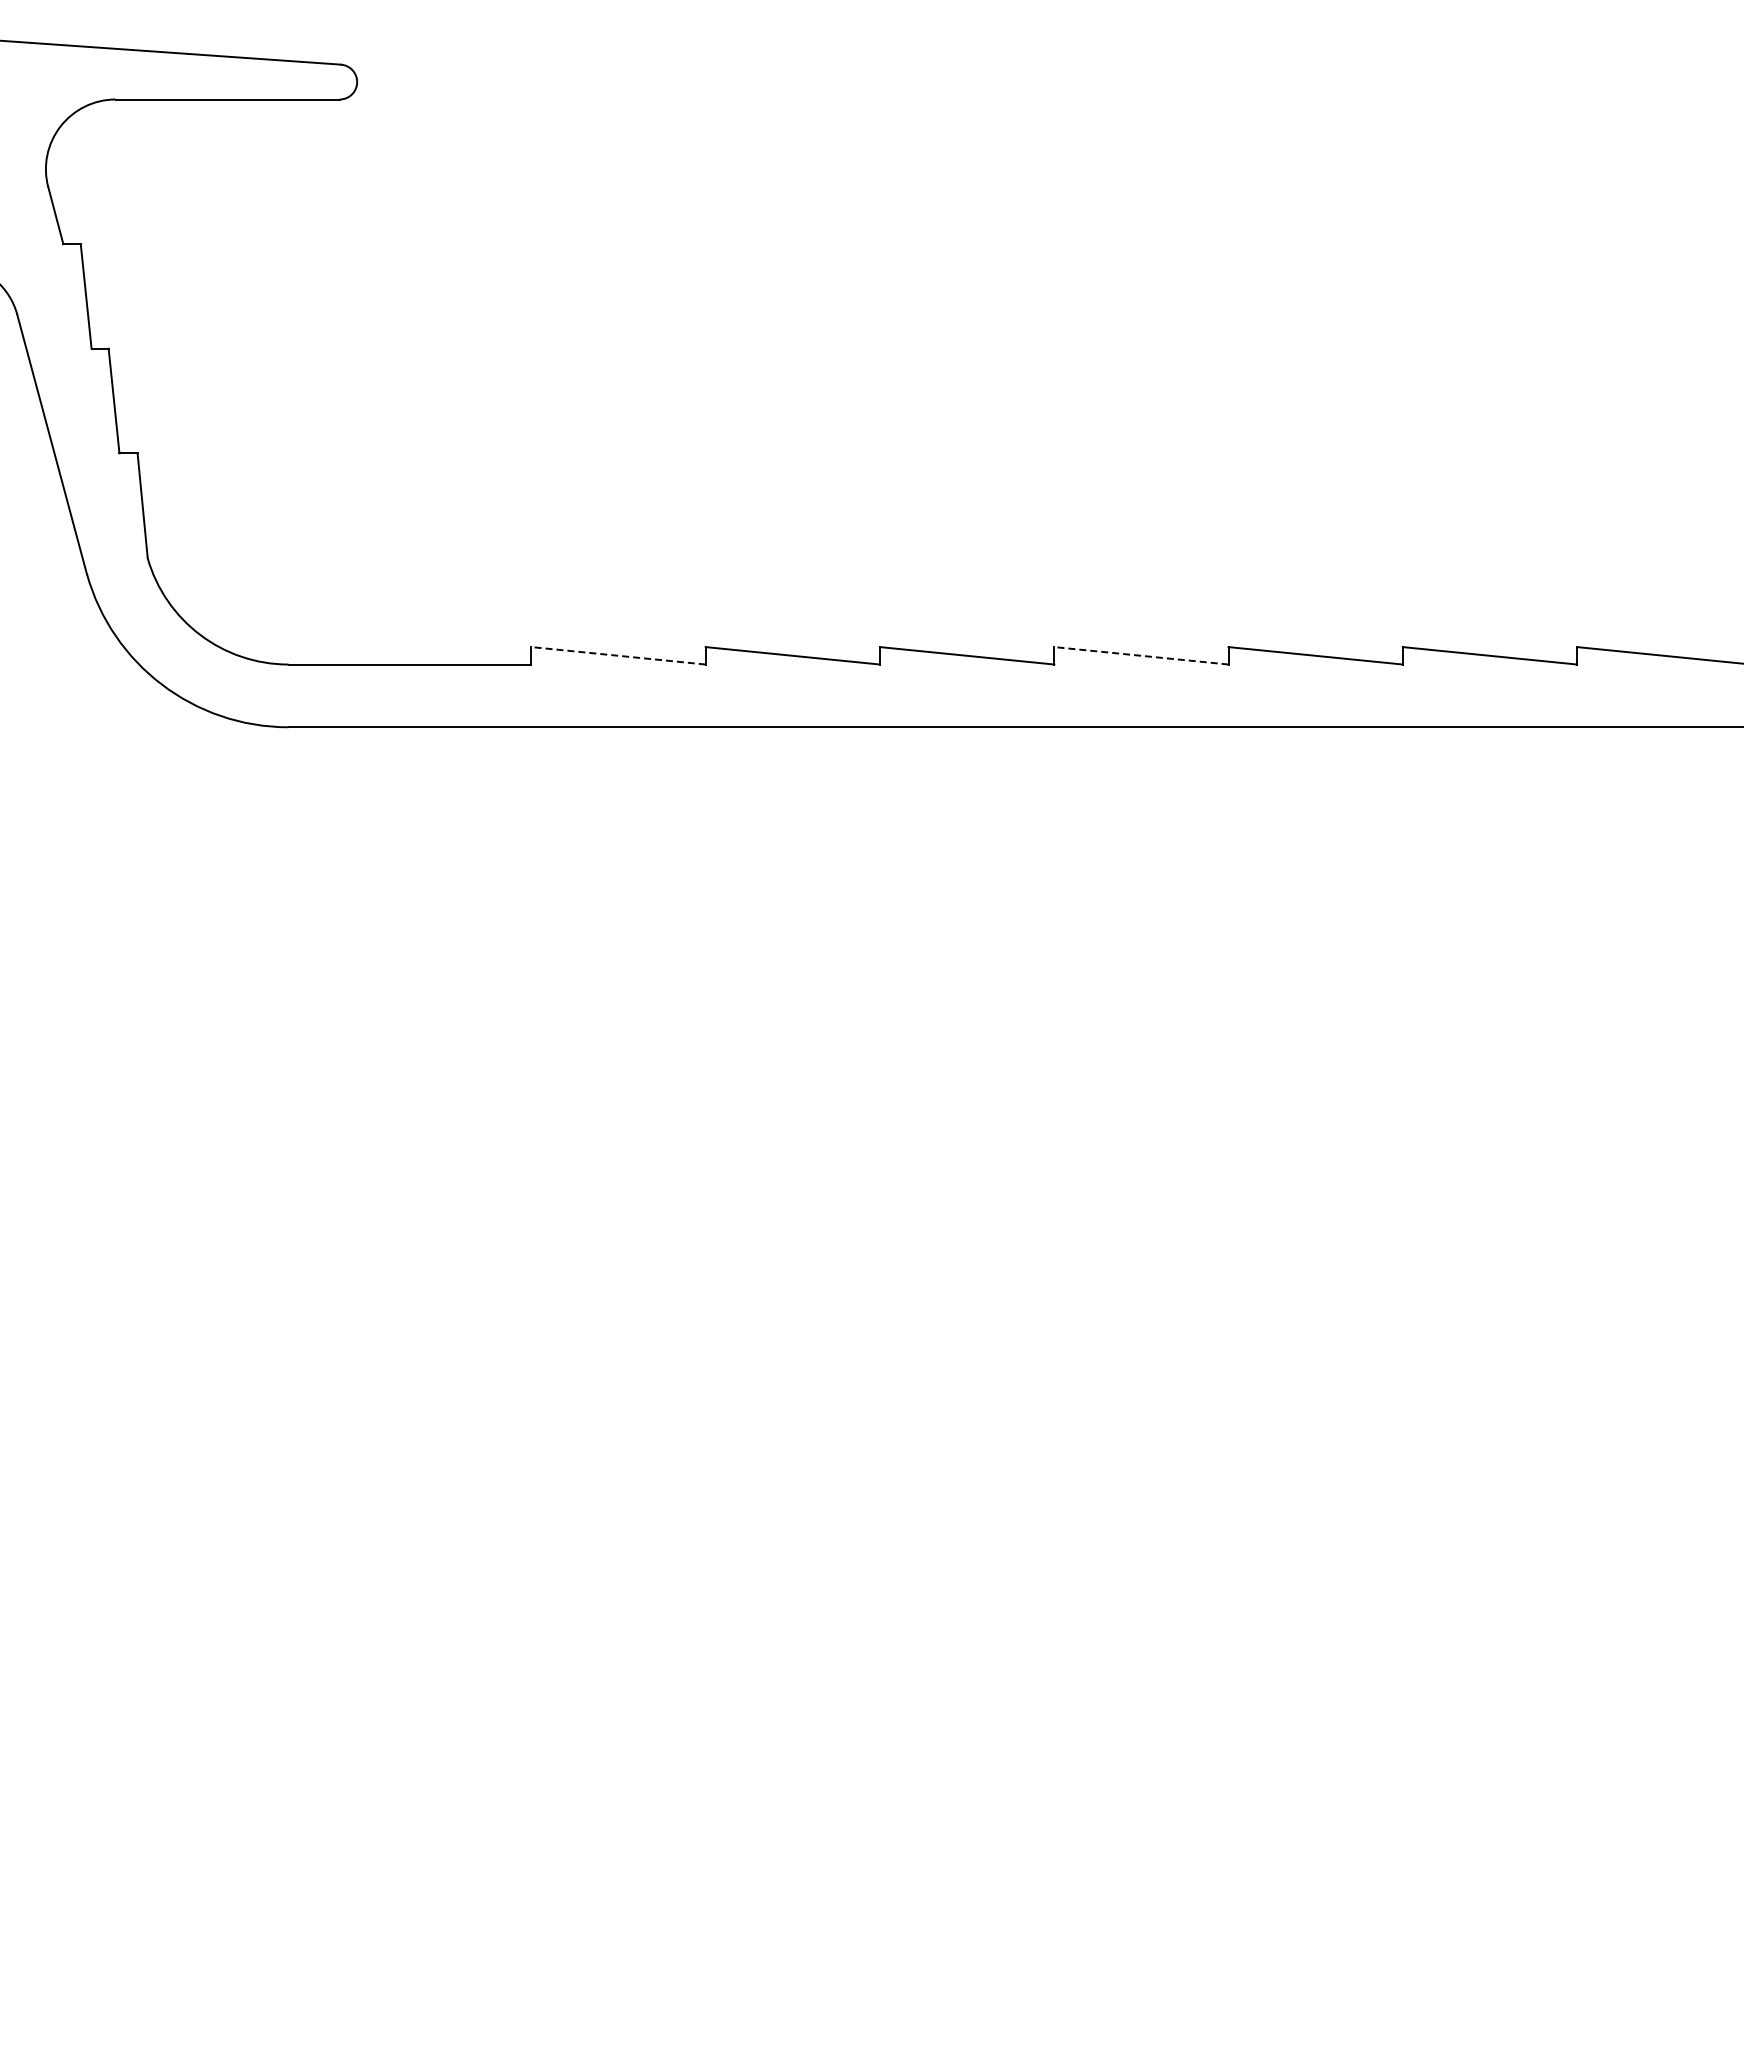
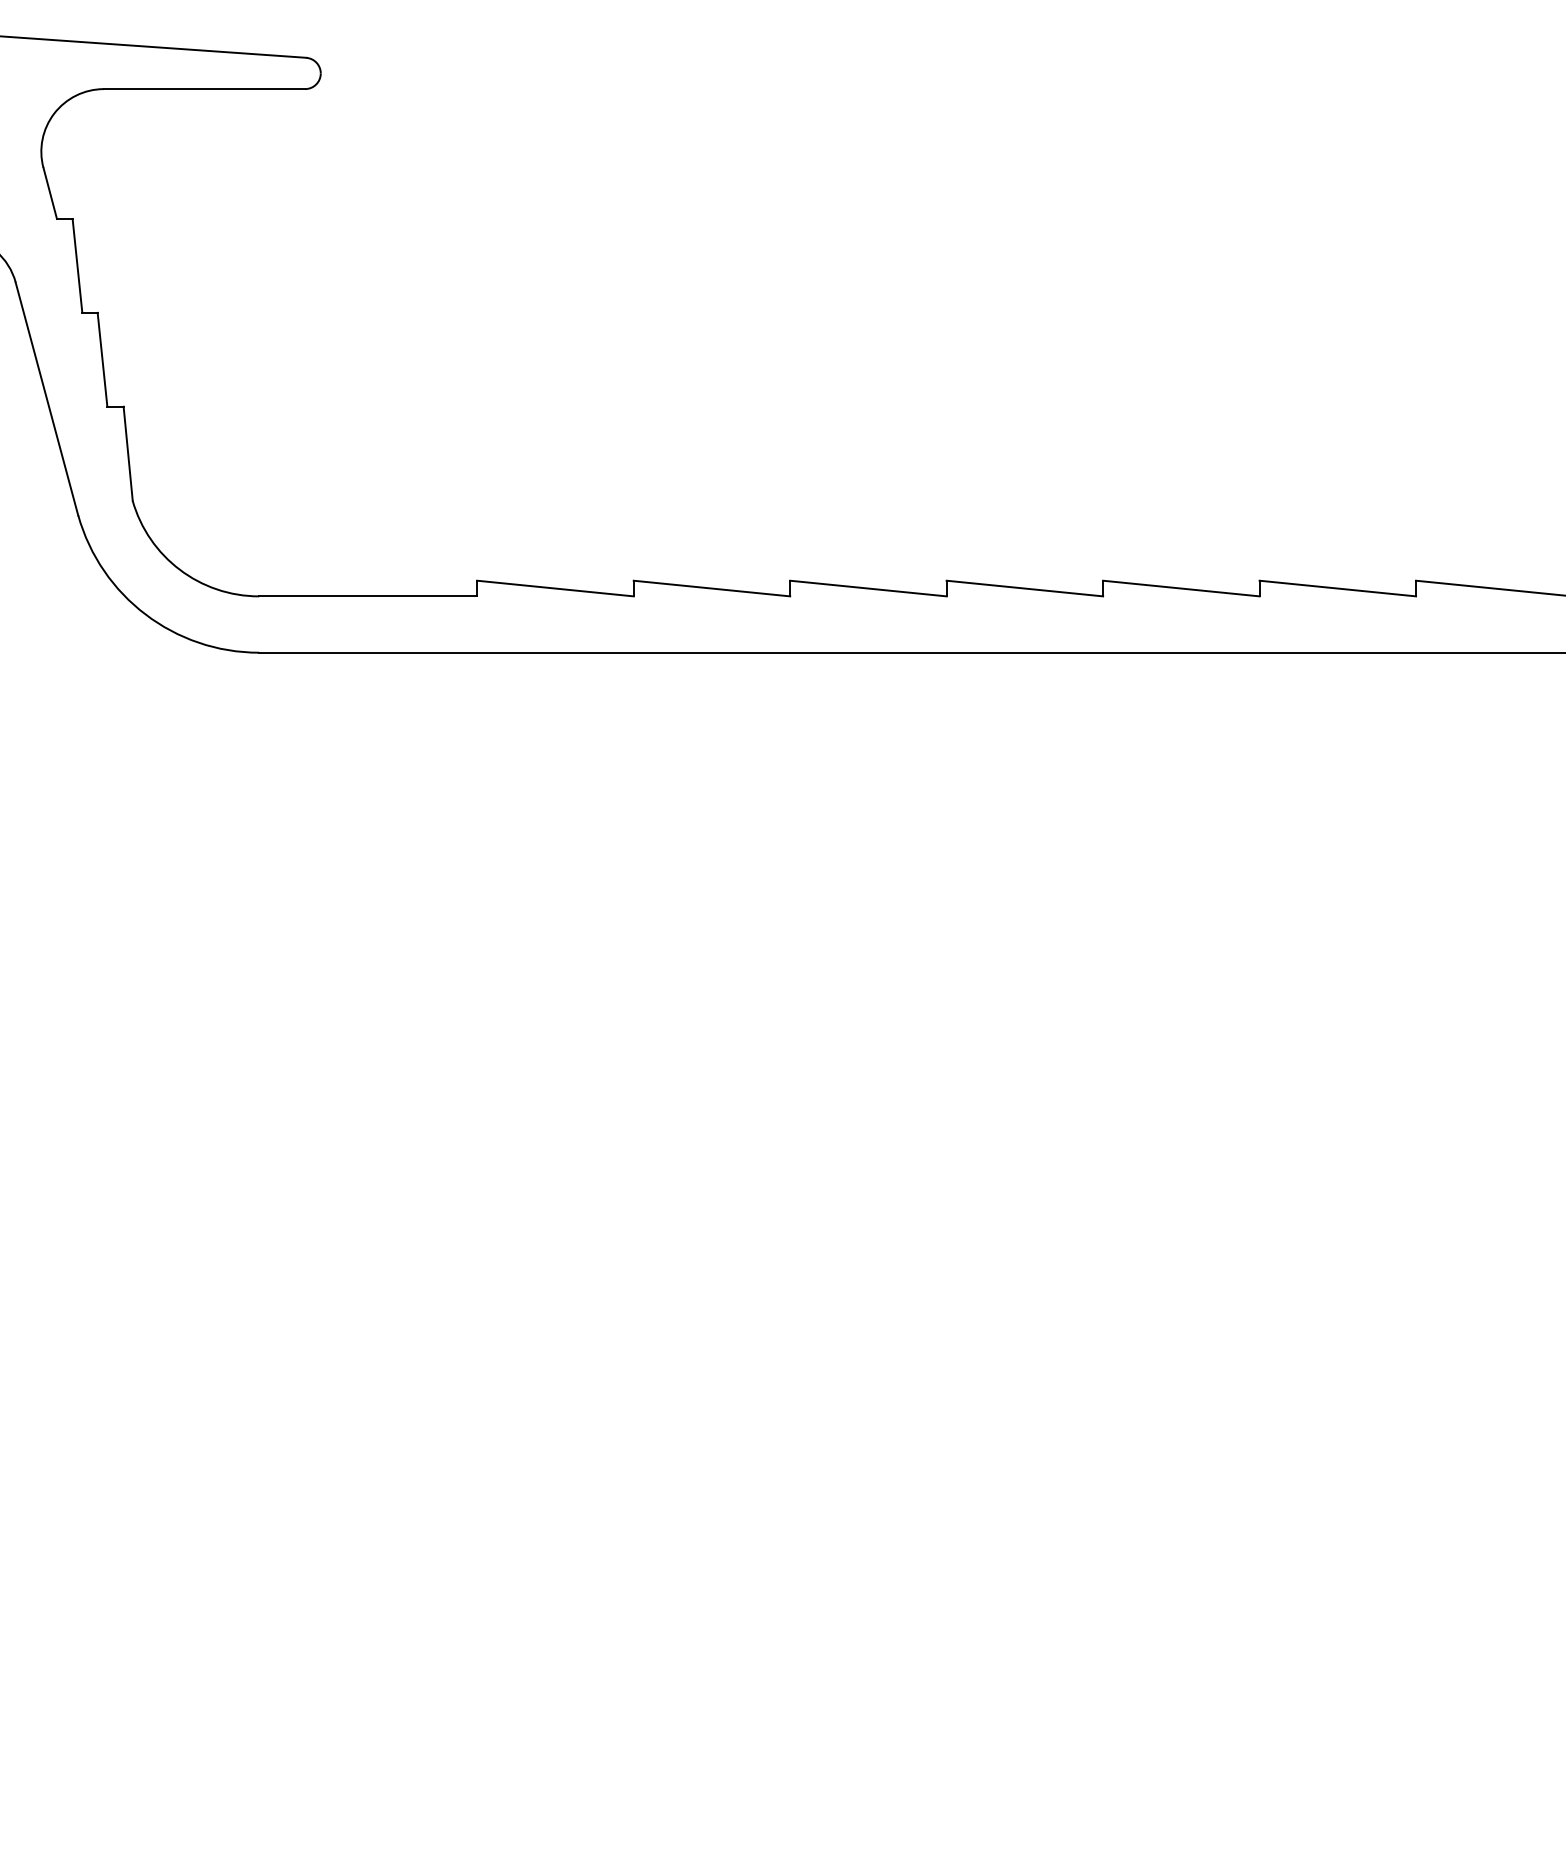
line: (618, 655) -> (555, 588), dashed -> solid
line: (1141, 655) -> (1024, 588), dashed -> solid

